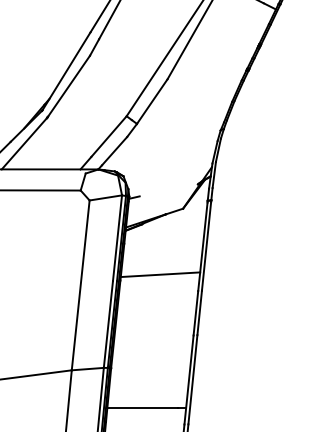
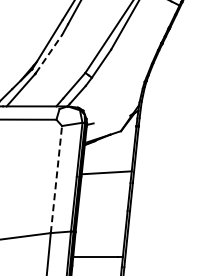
line: (69, 85) -> (49, 53), solid -> dashed
line: (80, 285) -> (56, 179), solid -> dashed

